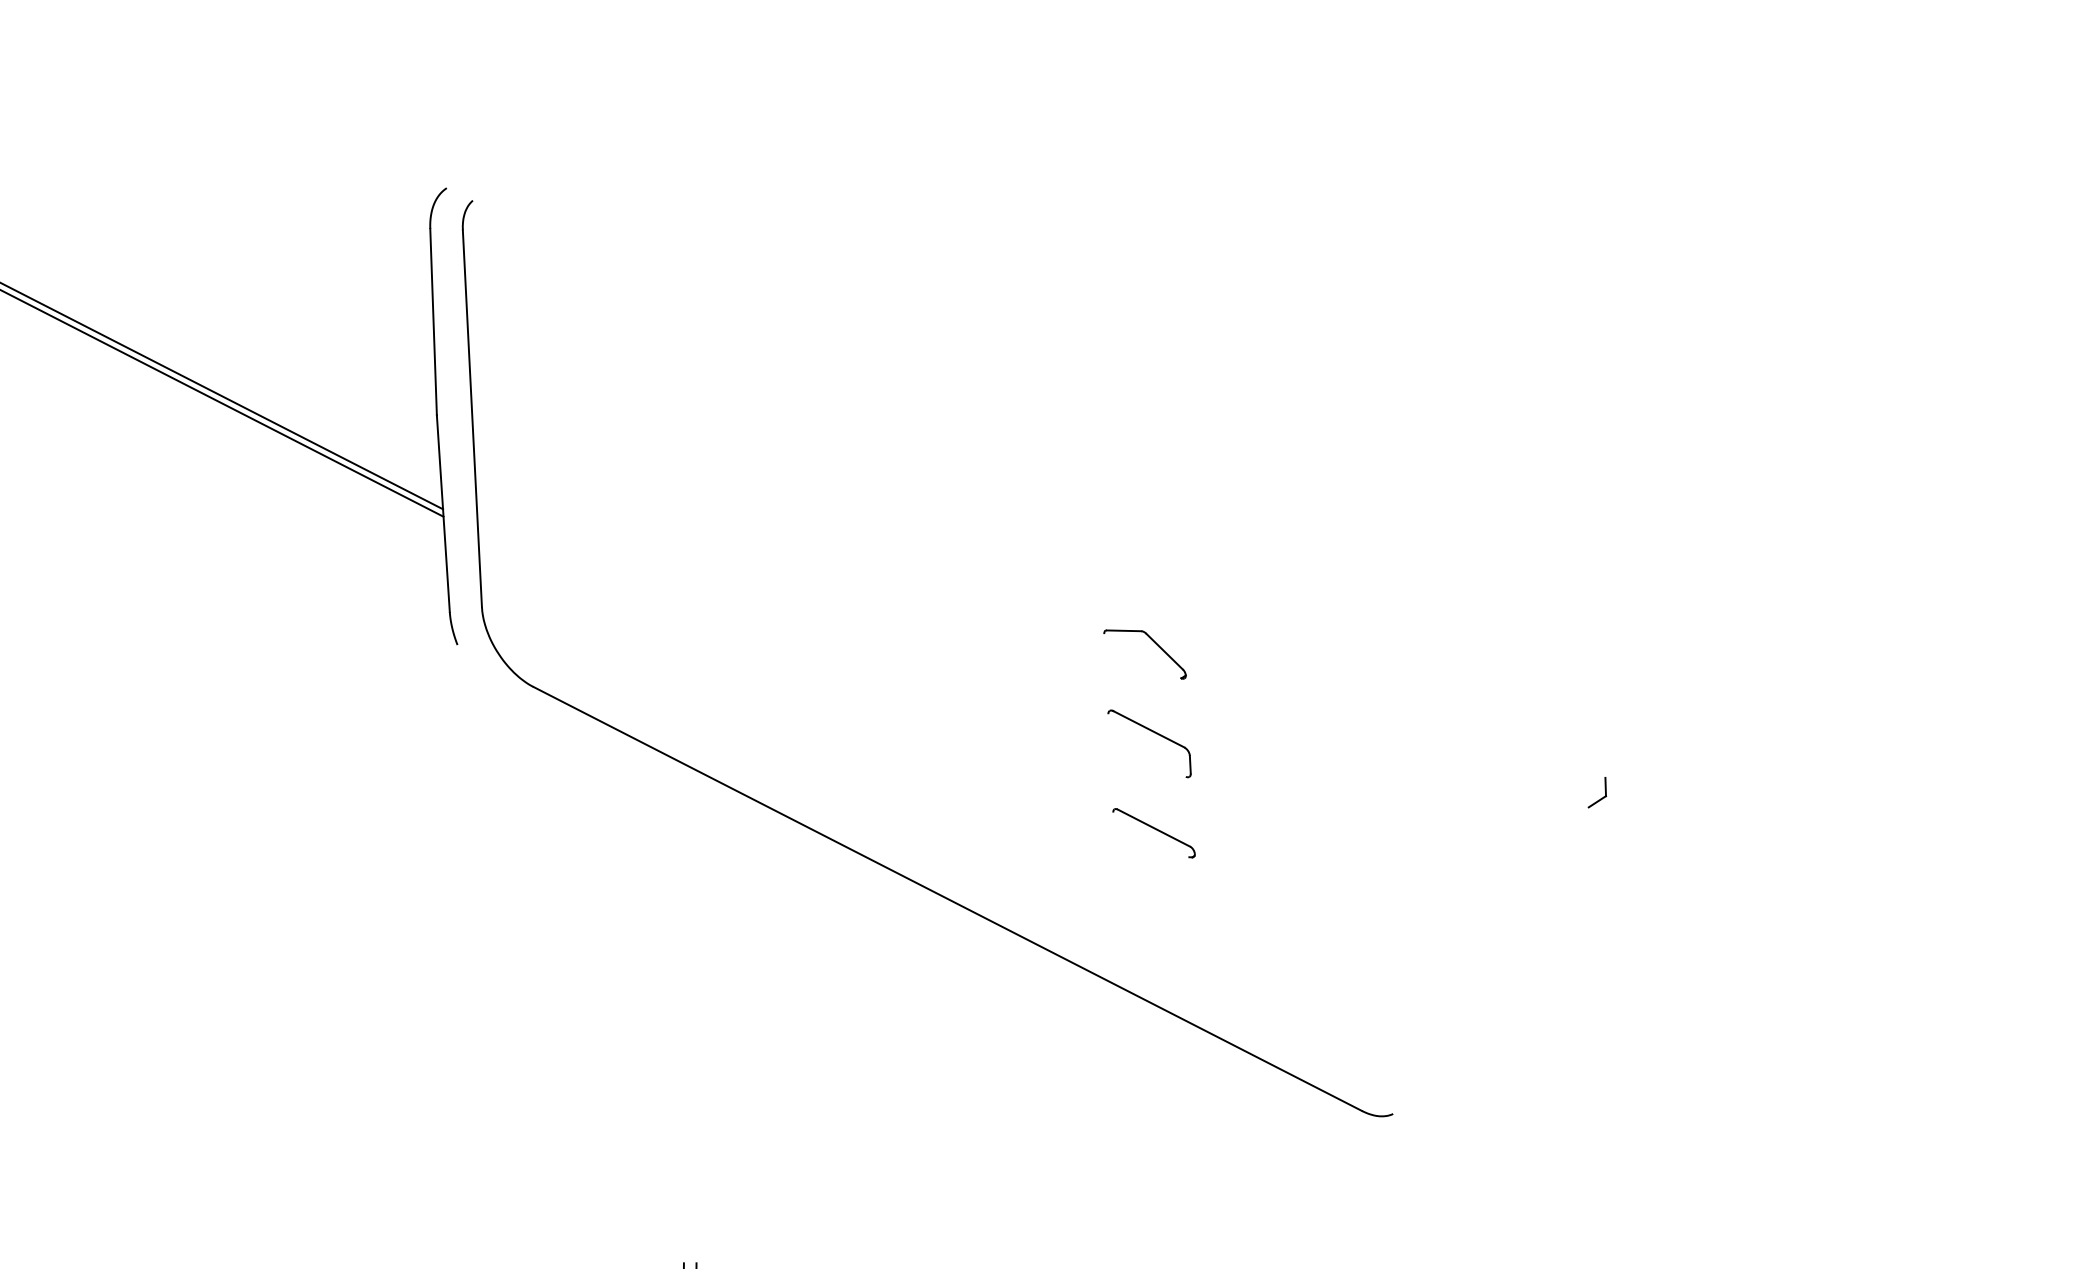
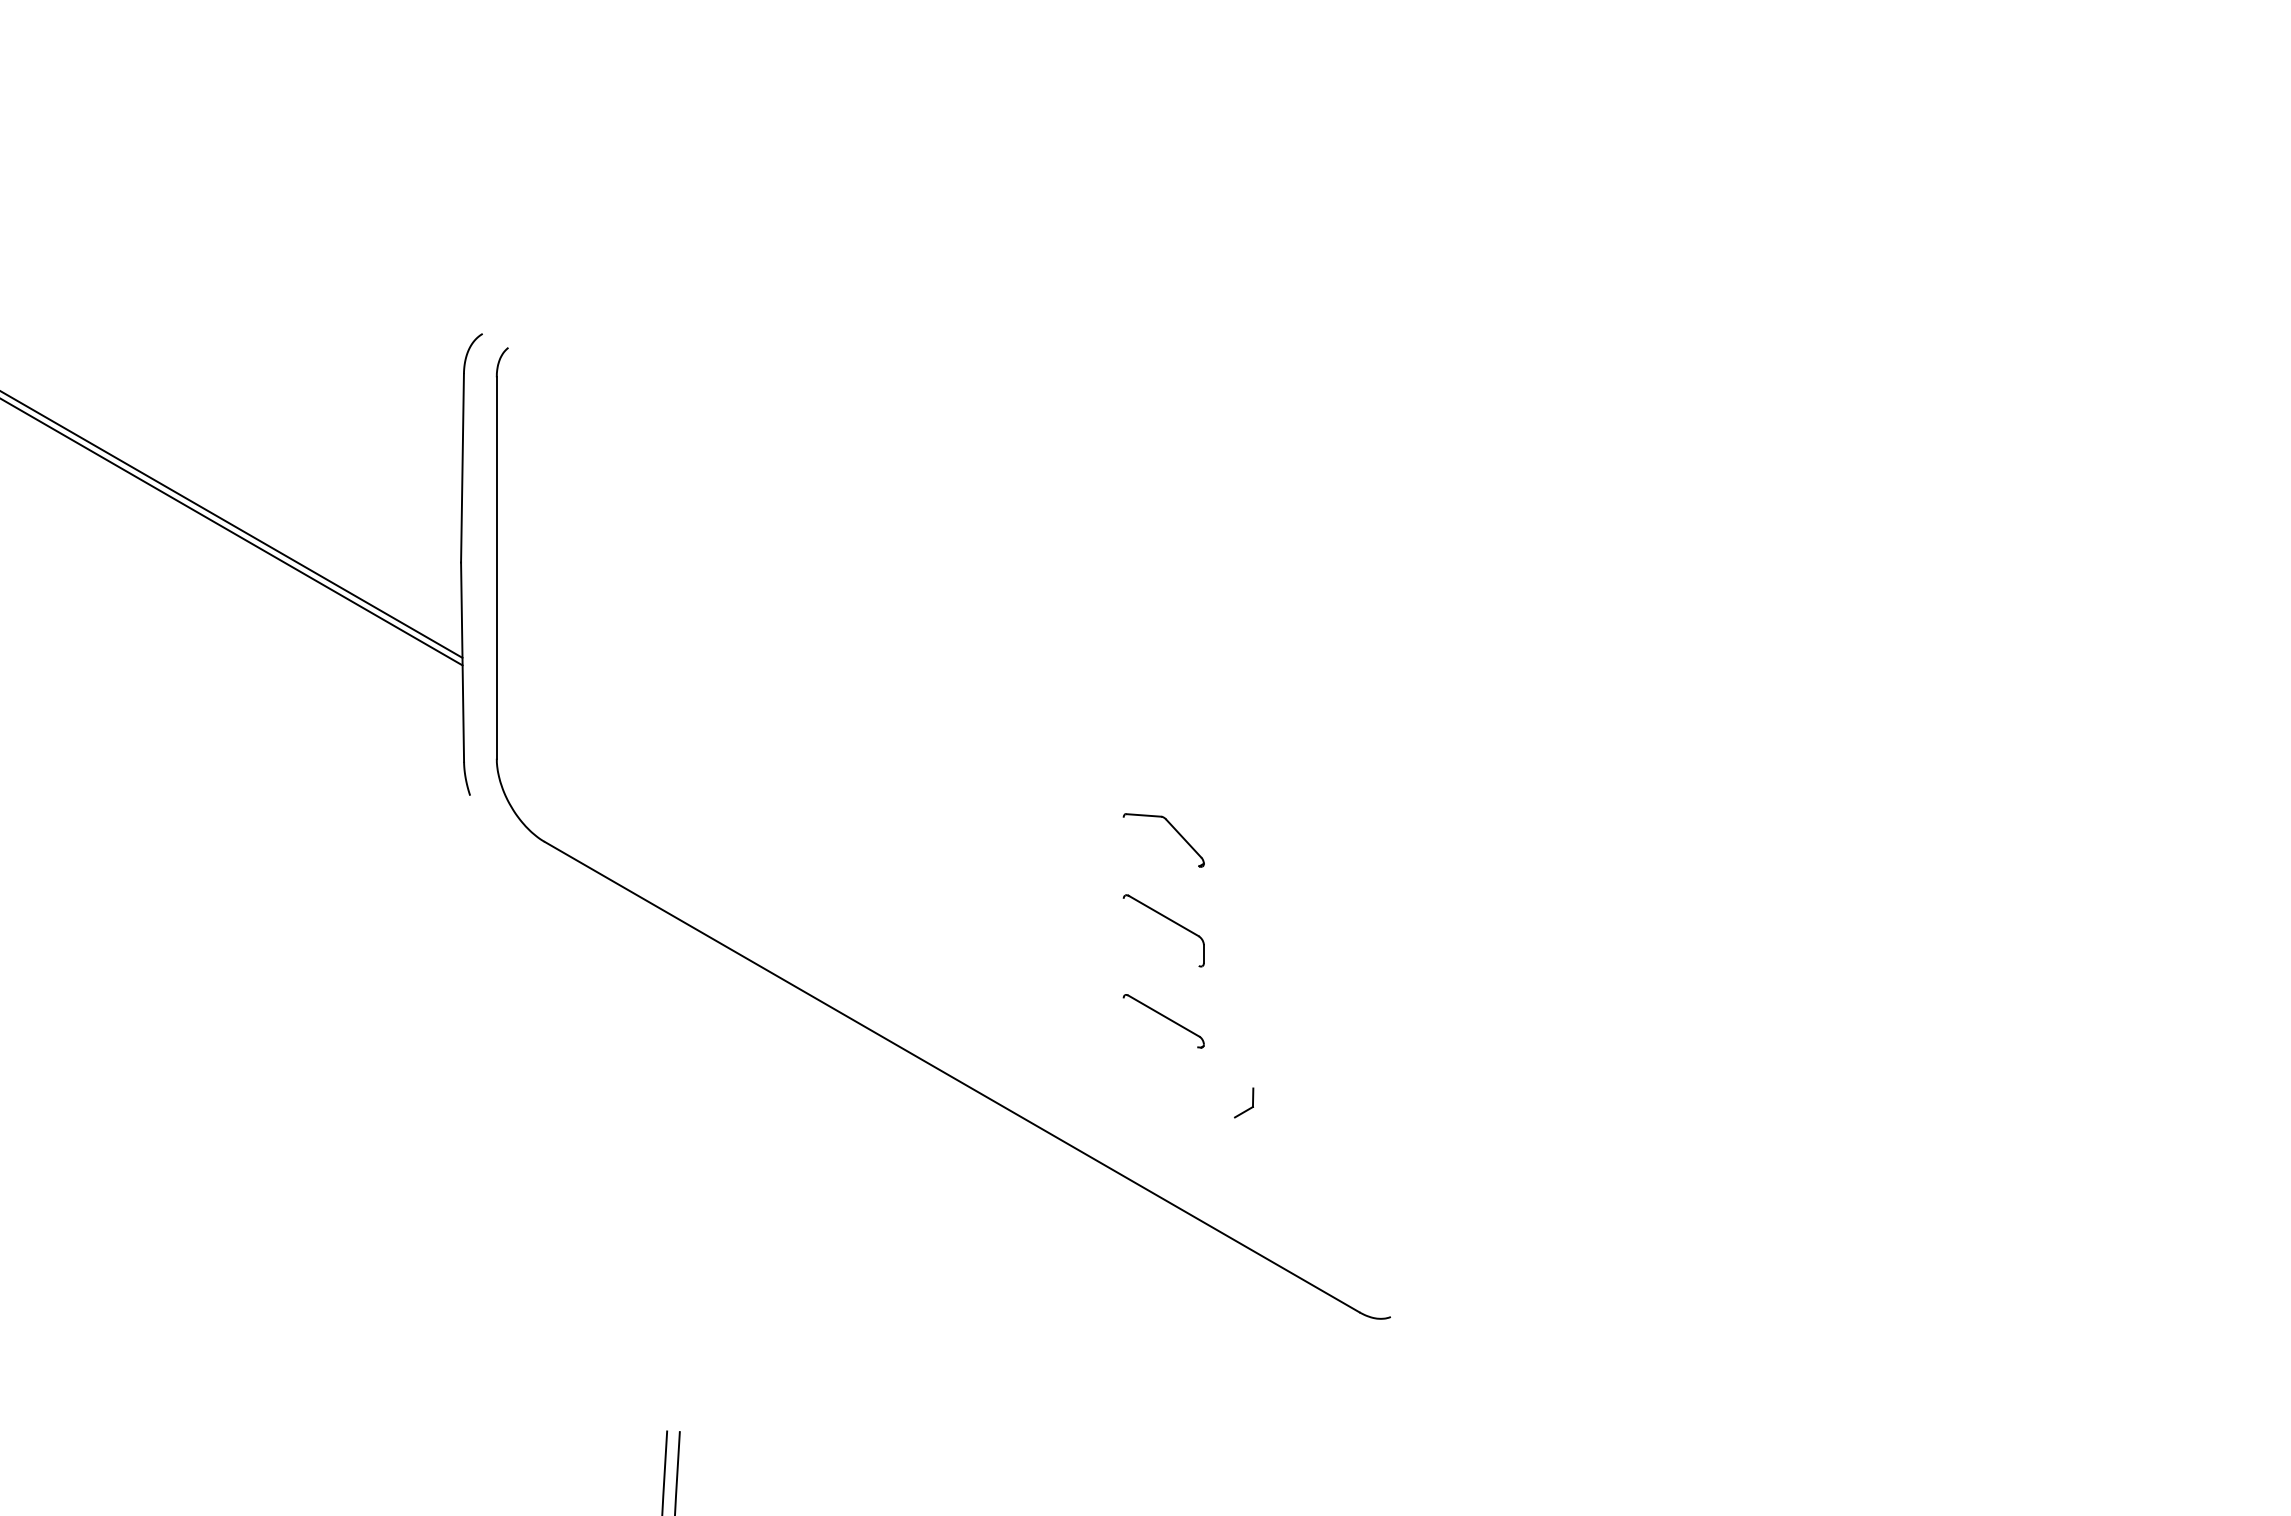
part: (1602, 796) -> (1249, 1107), moved

